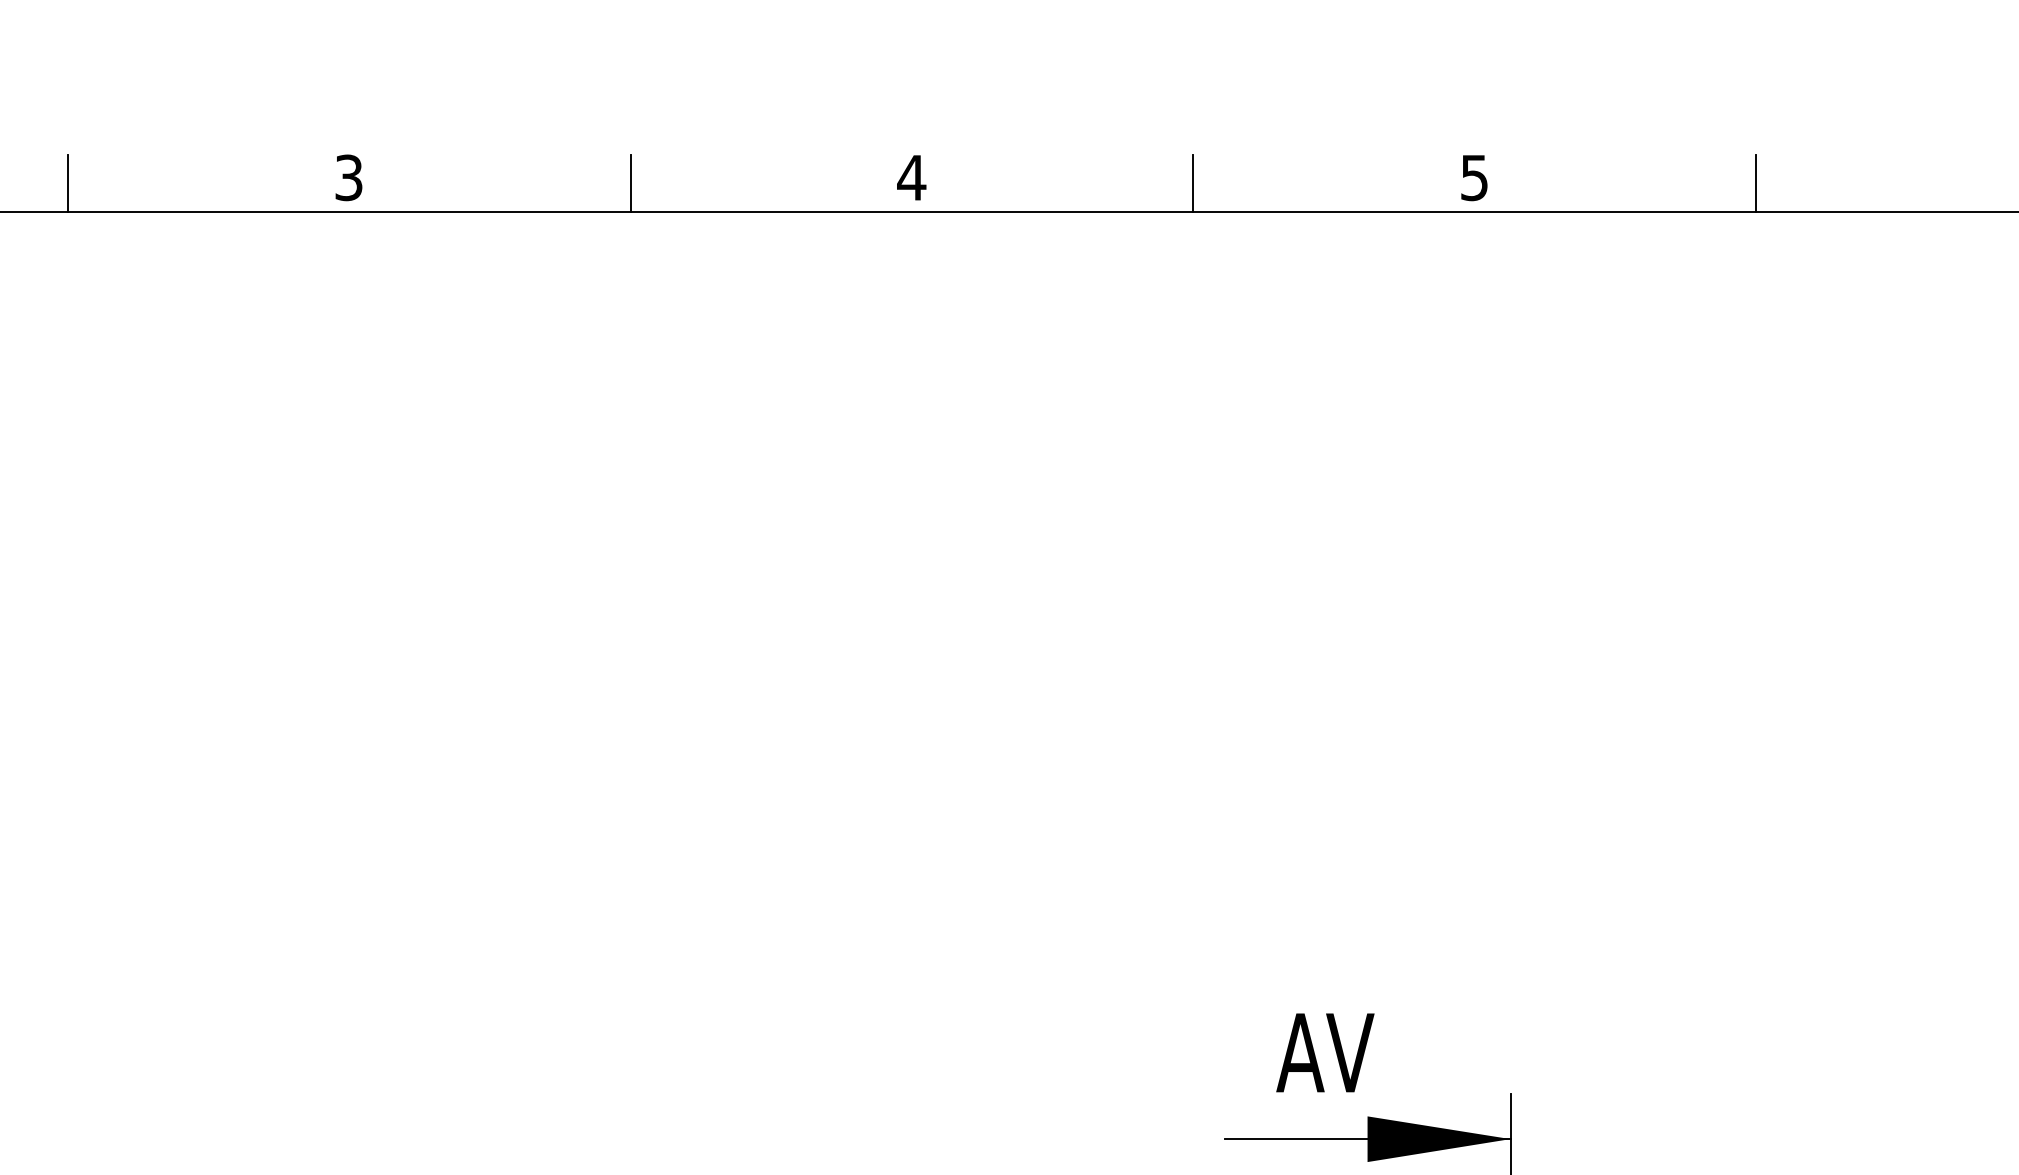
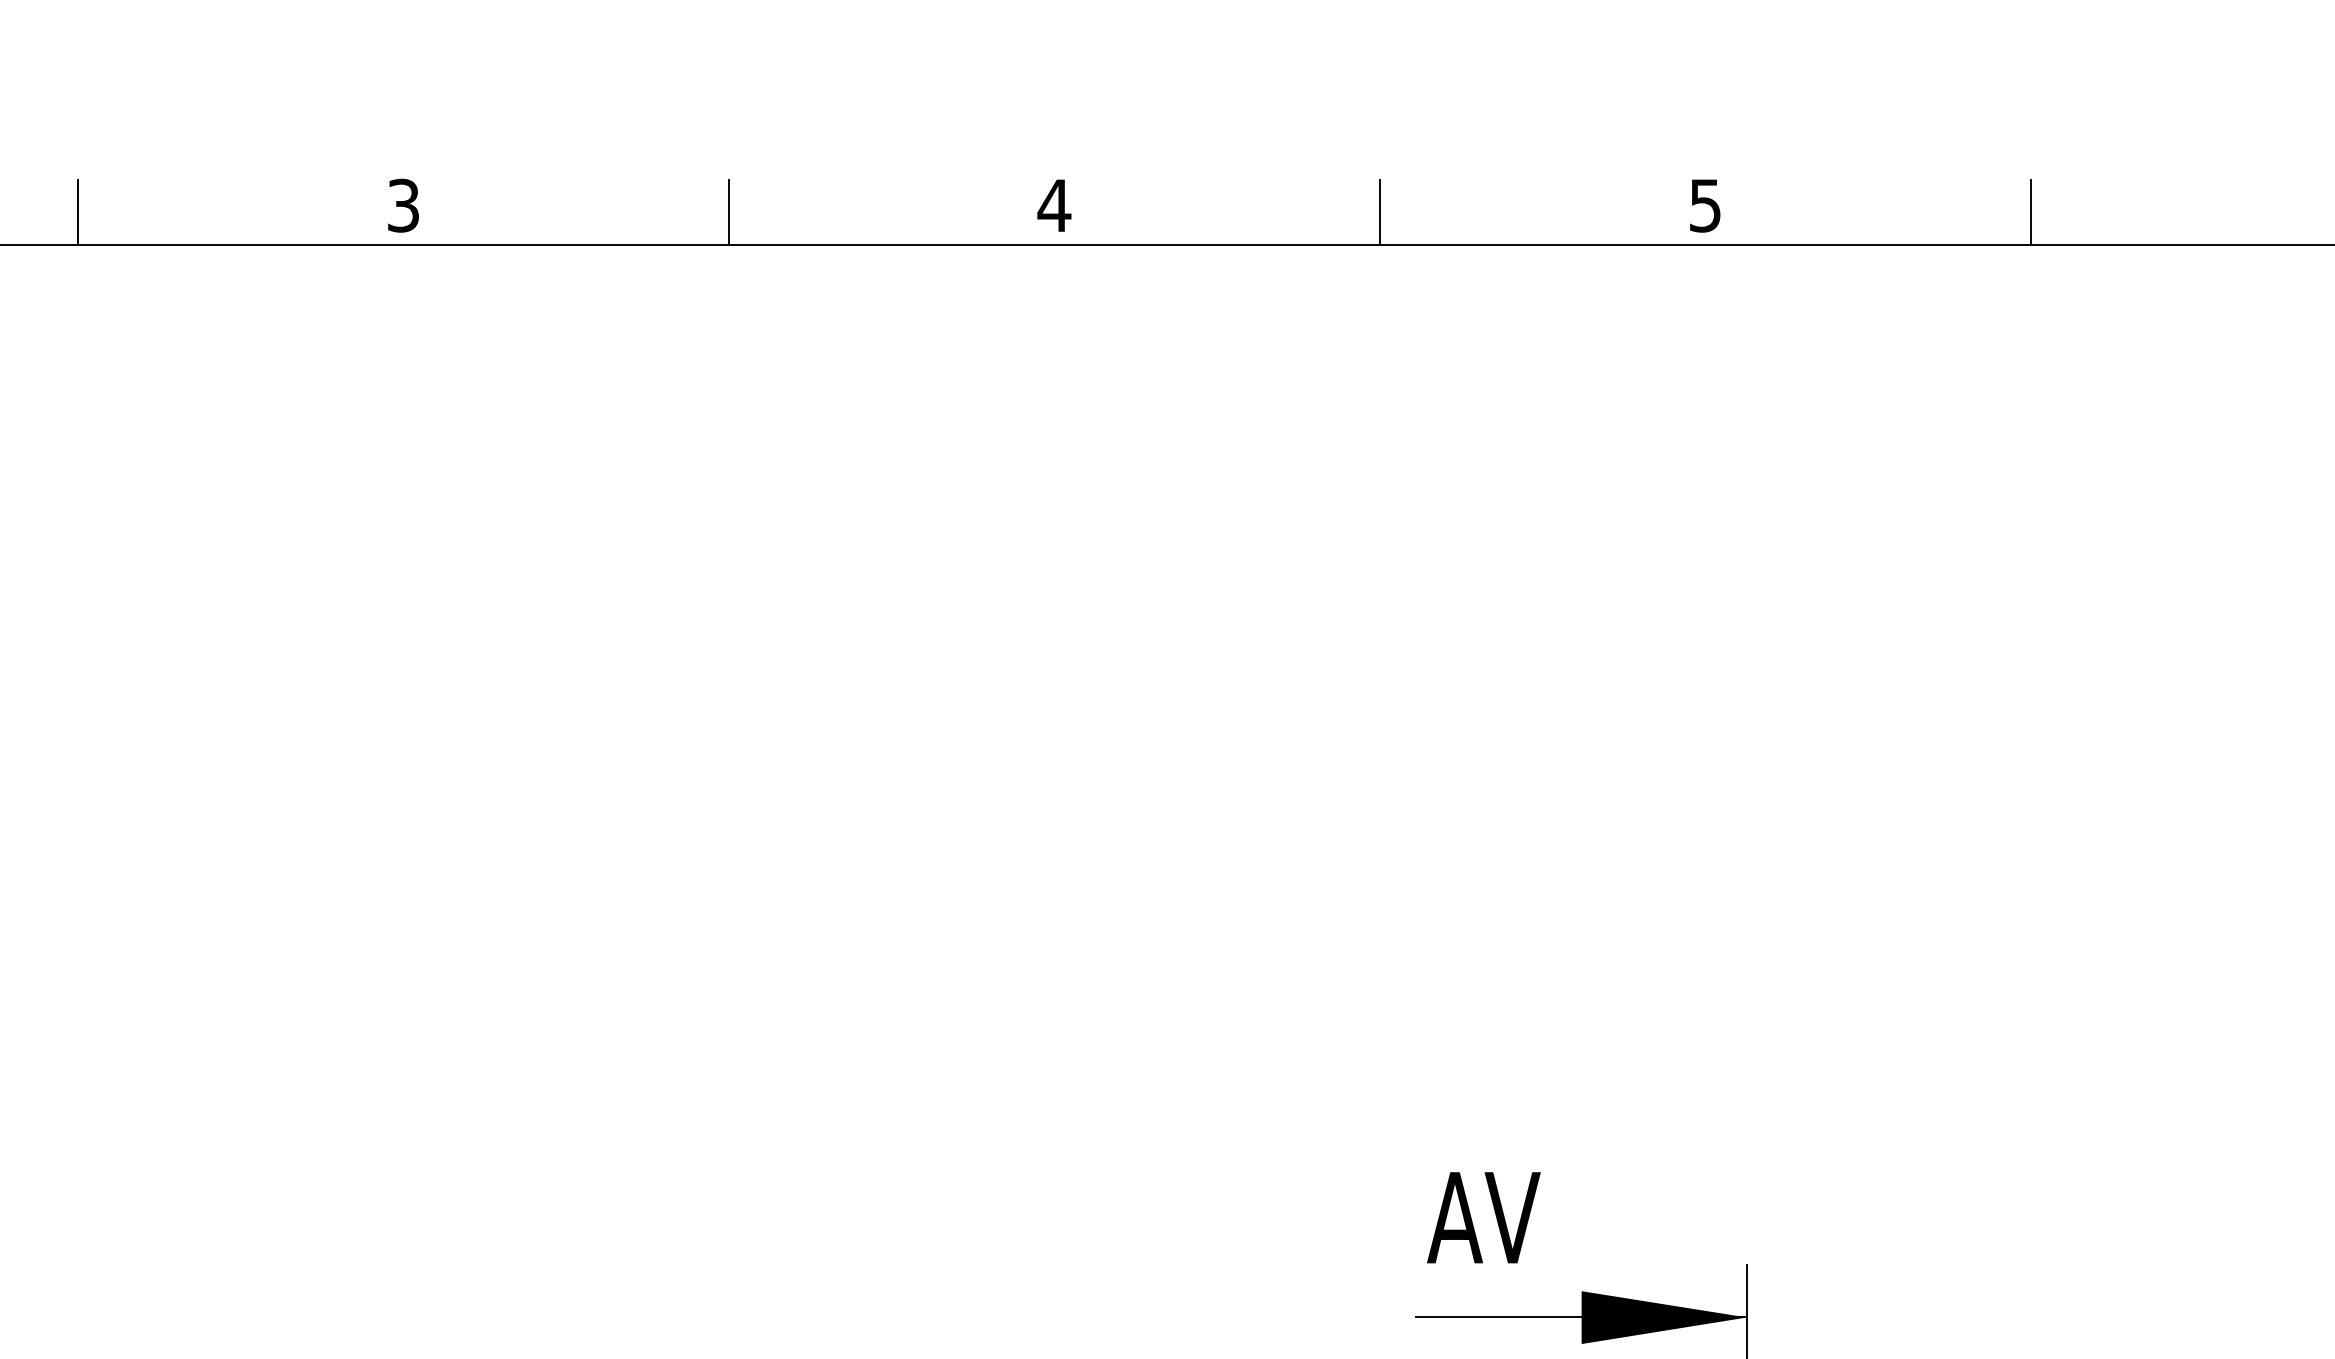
text: (1325, 1052) -> (1483, 1217), moved

